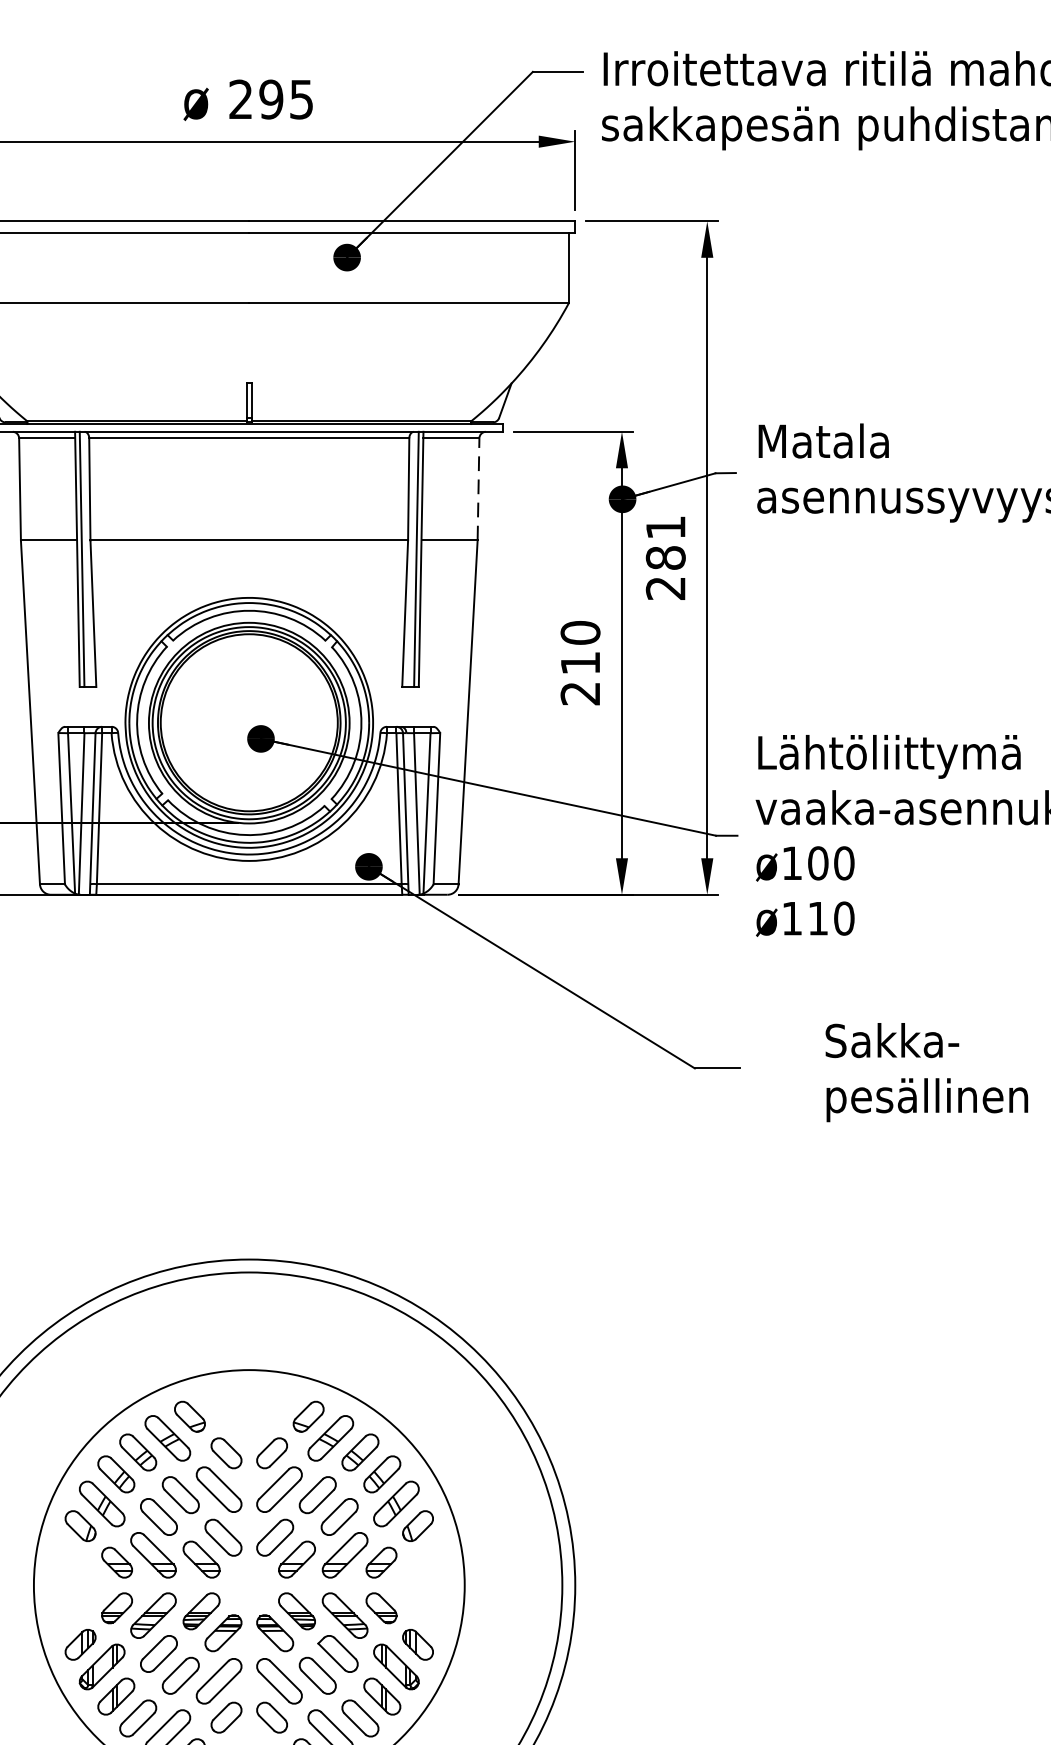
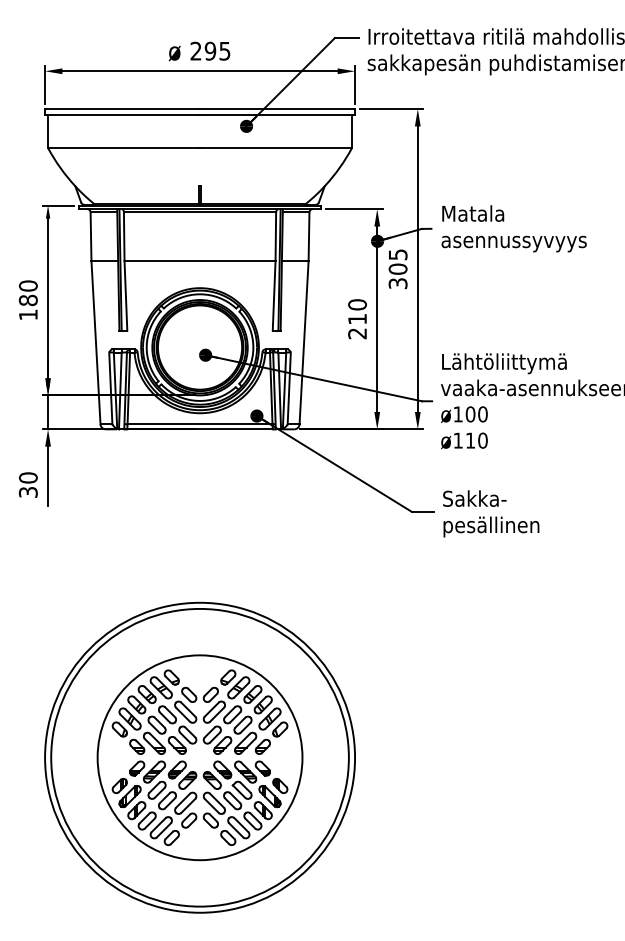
line: (479, 489) -> (309, 236), dashed -> solid
text: (666, 558) -> (398, 269), 281 -> 305
text: (927, 1071) -> (491, 513), moved

